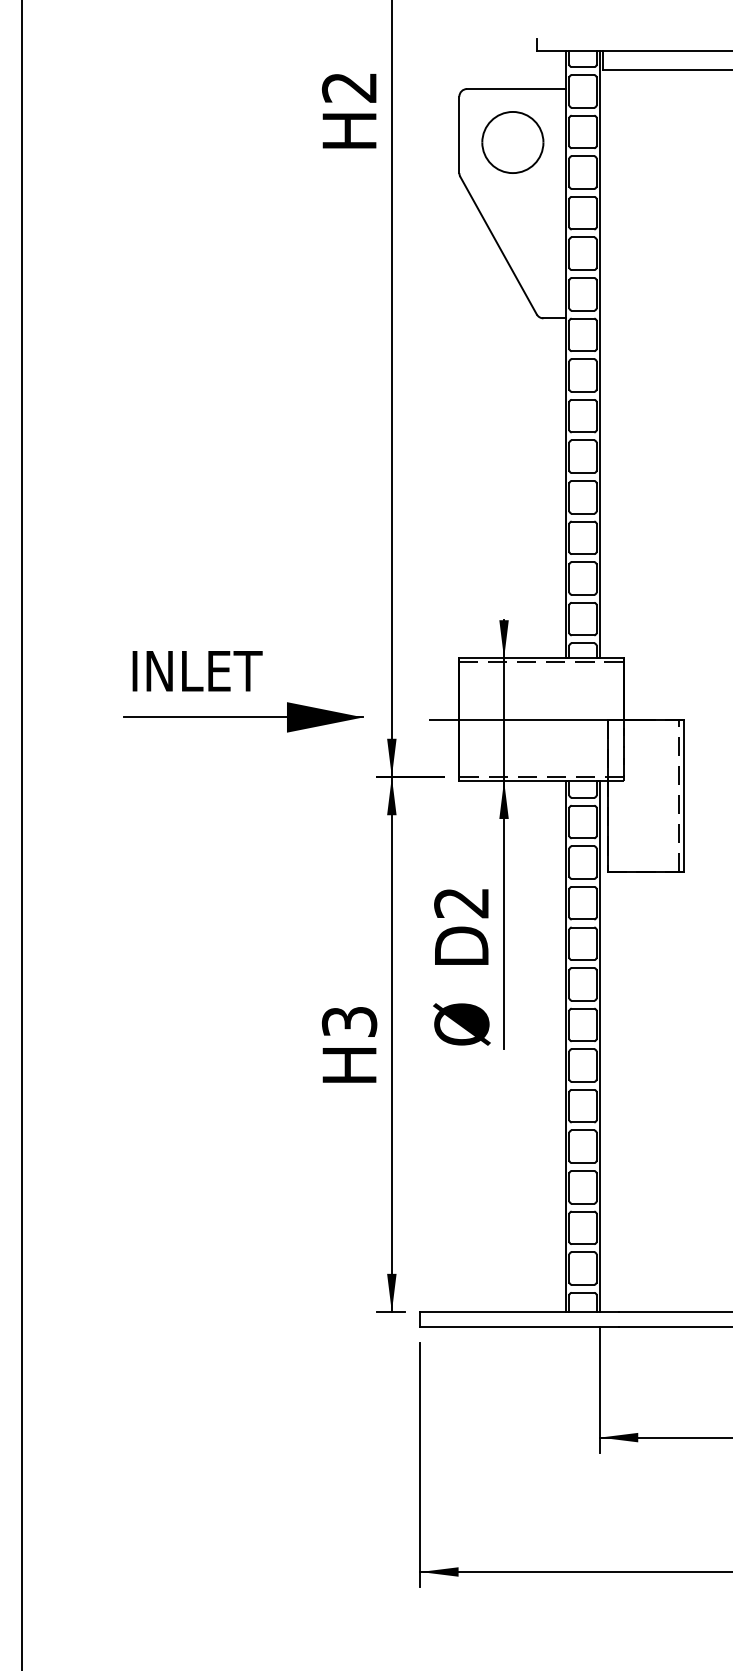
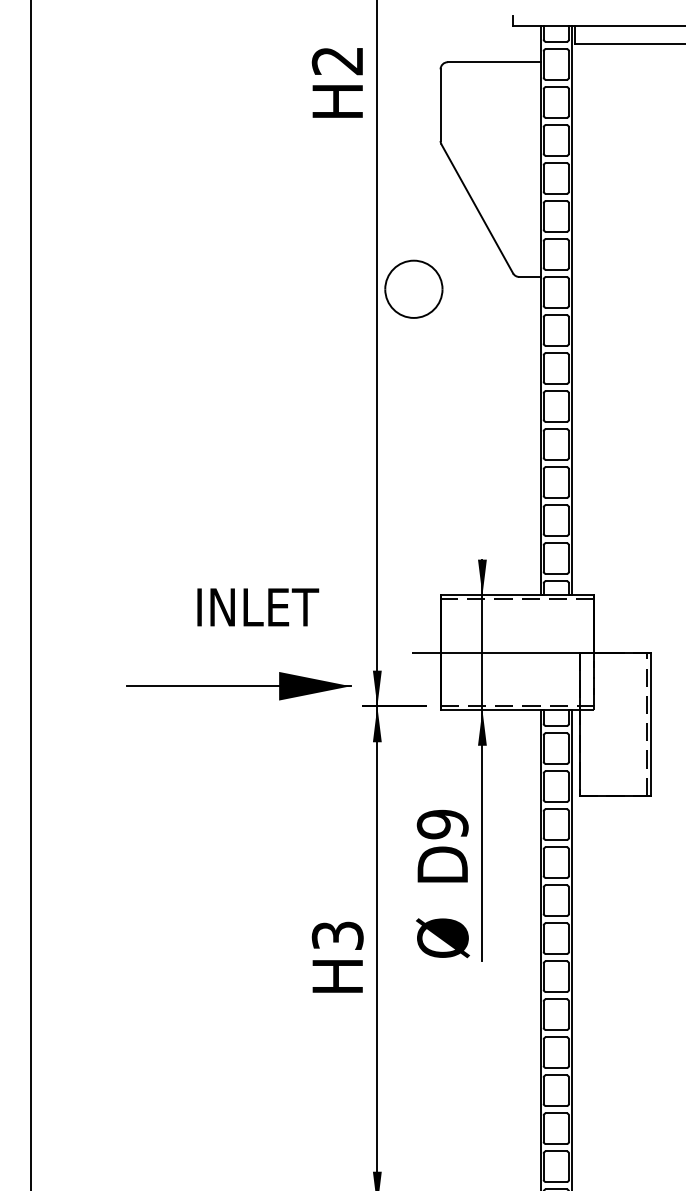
part: (512, 142) -> (413, 289), moved
text: (197, 671) -> (258, 607), moved
part: (243, 717) -> (238, 686), moved
text: (461, 902) -> (442, 823), D2 -> D9

